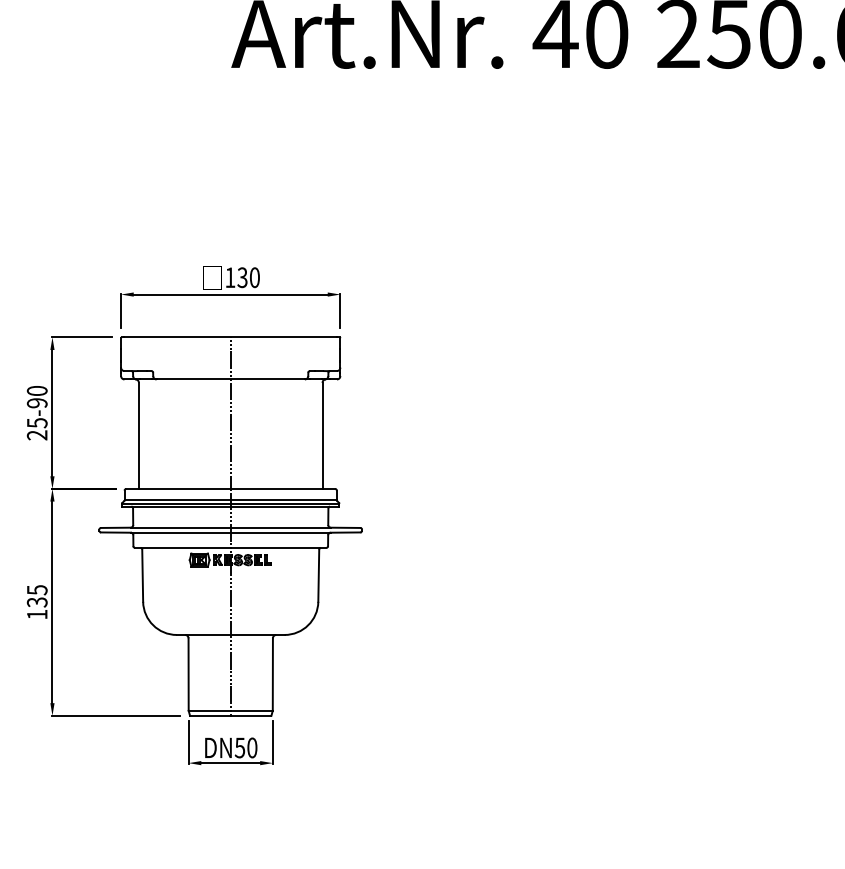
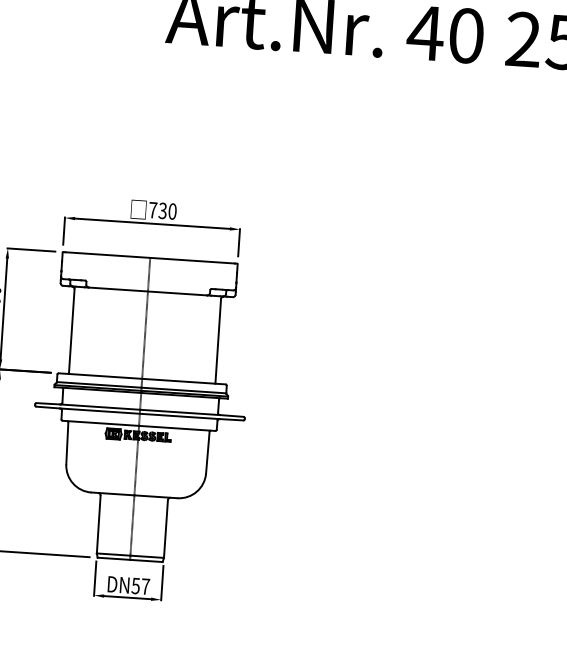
text: (230, 277) -> (153, 210), 130 -> 730
text: (252, 747) -> (145, 586), DN50 -> DN57

